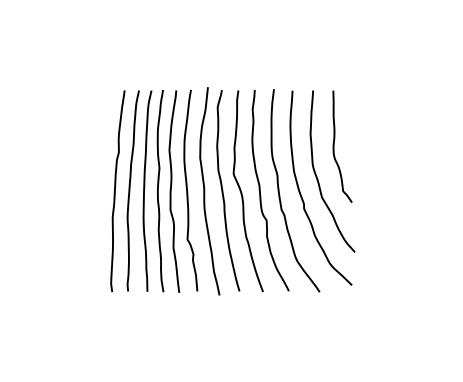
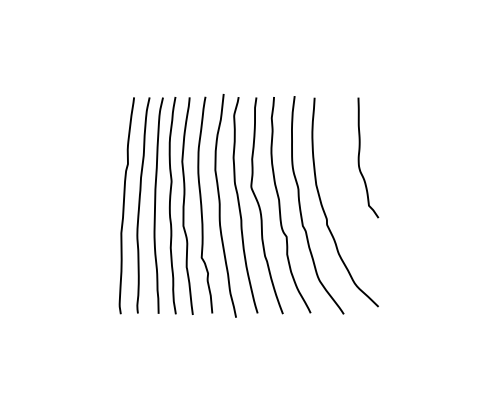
curve: (317, 176) -> (341, 189), removed

